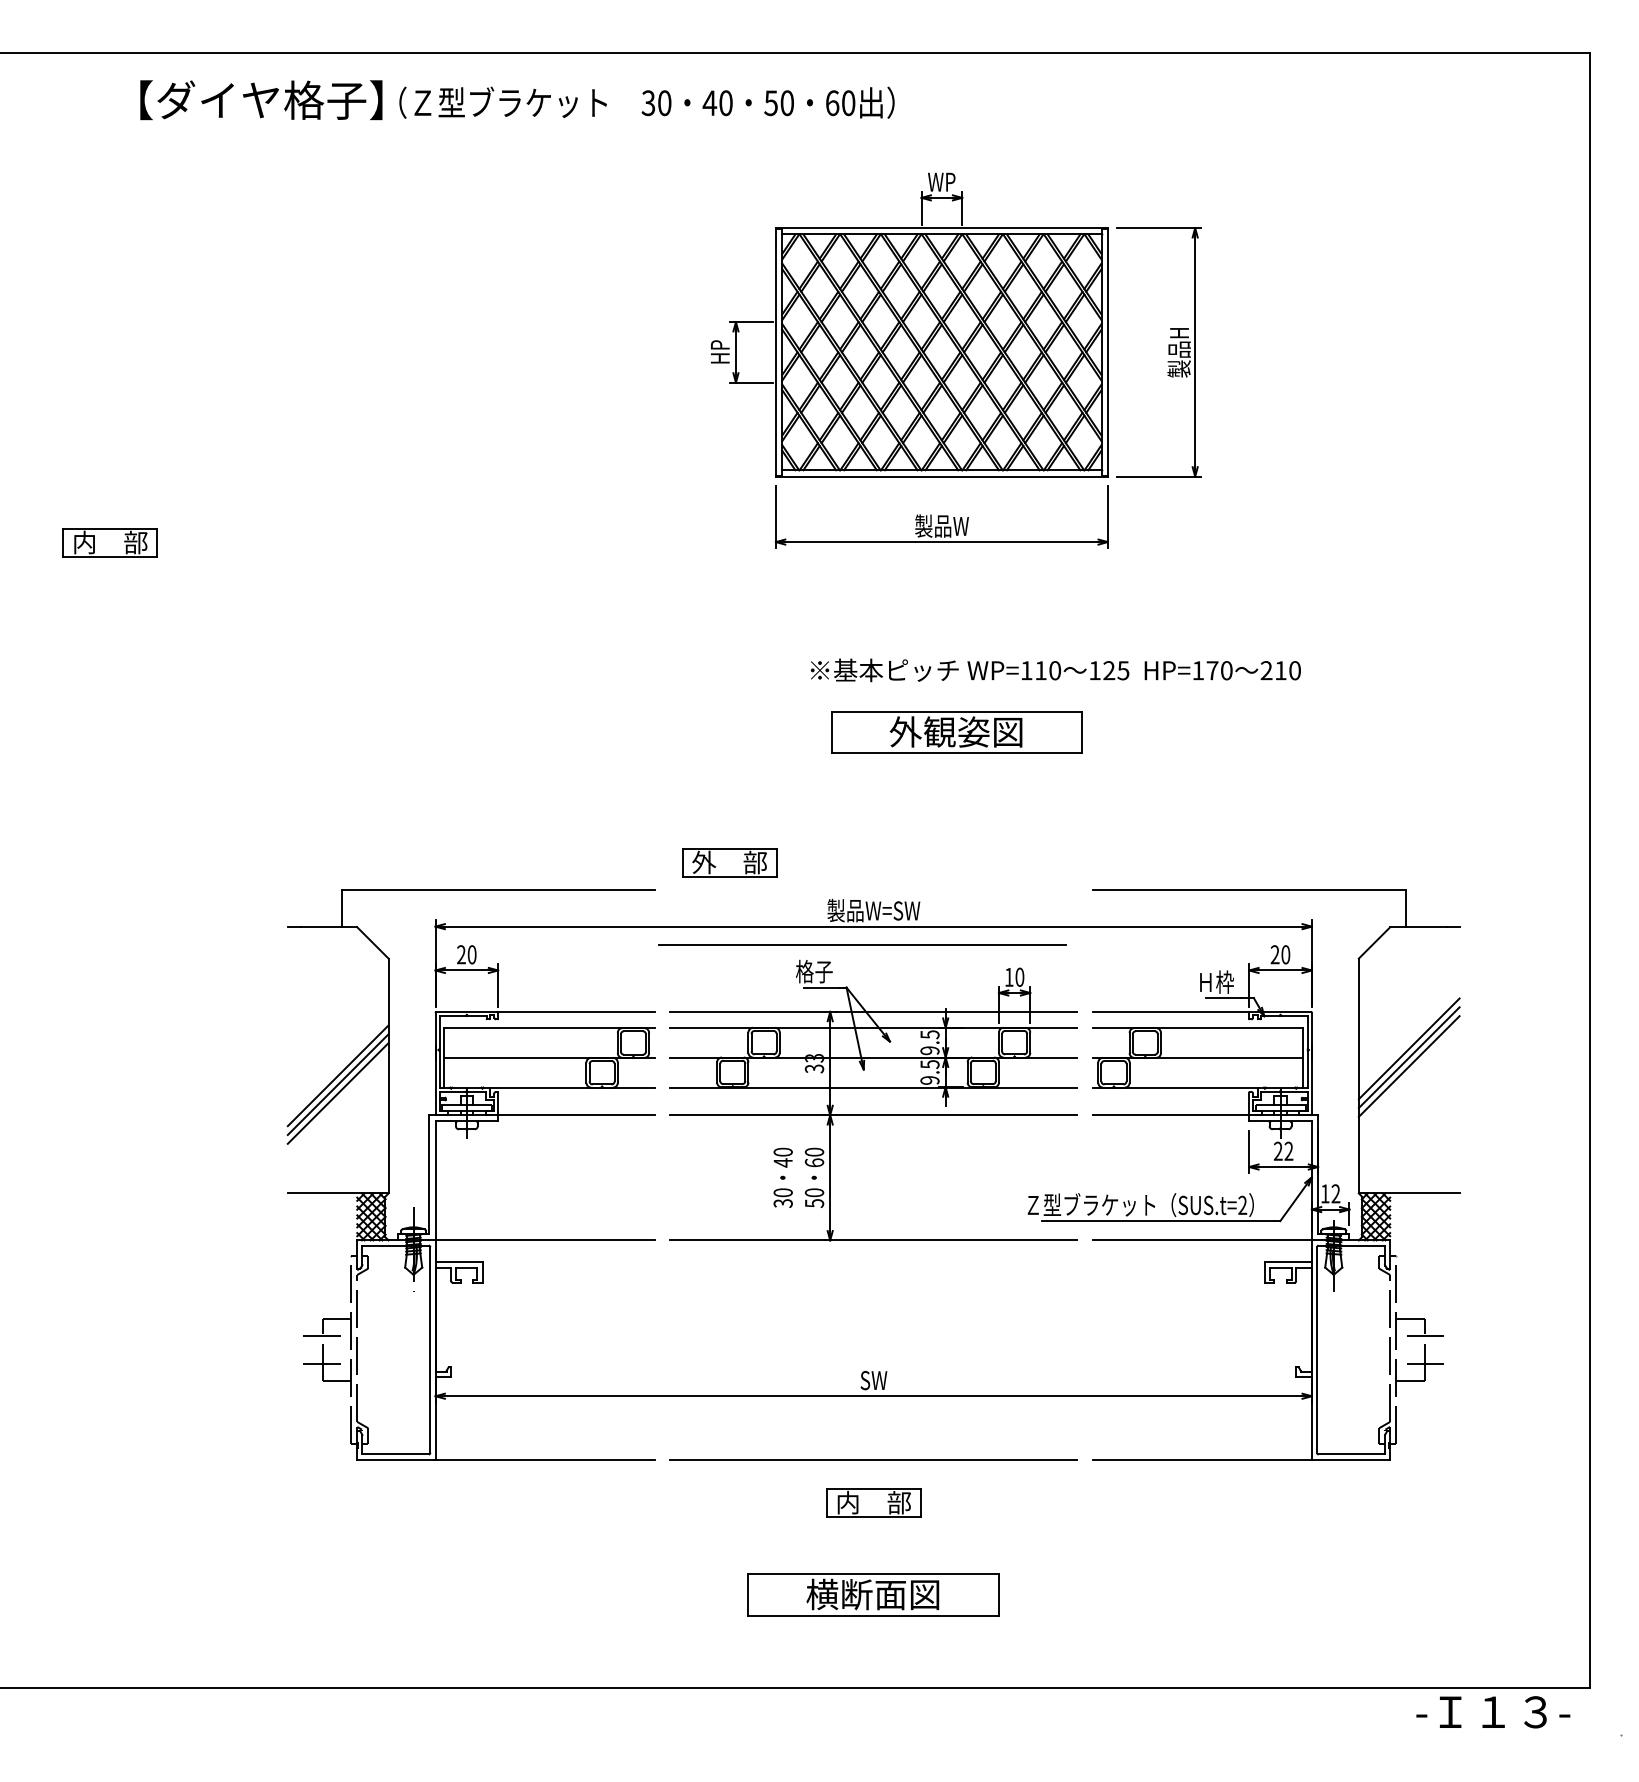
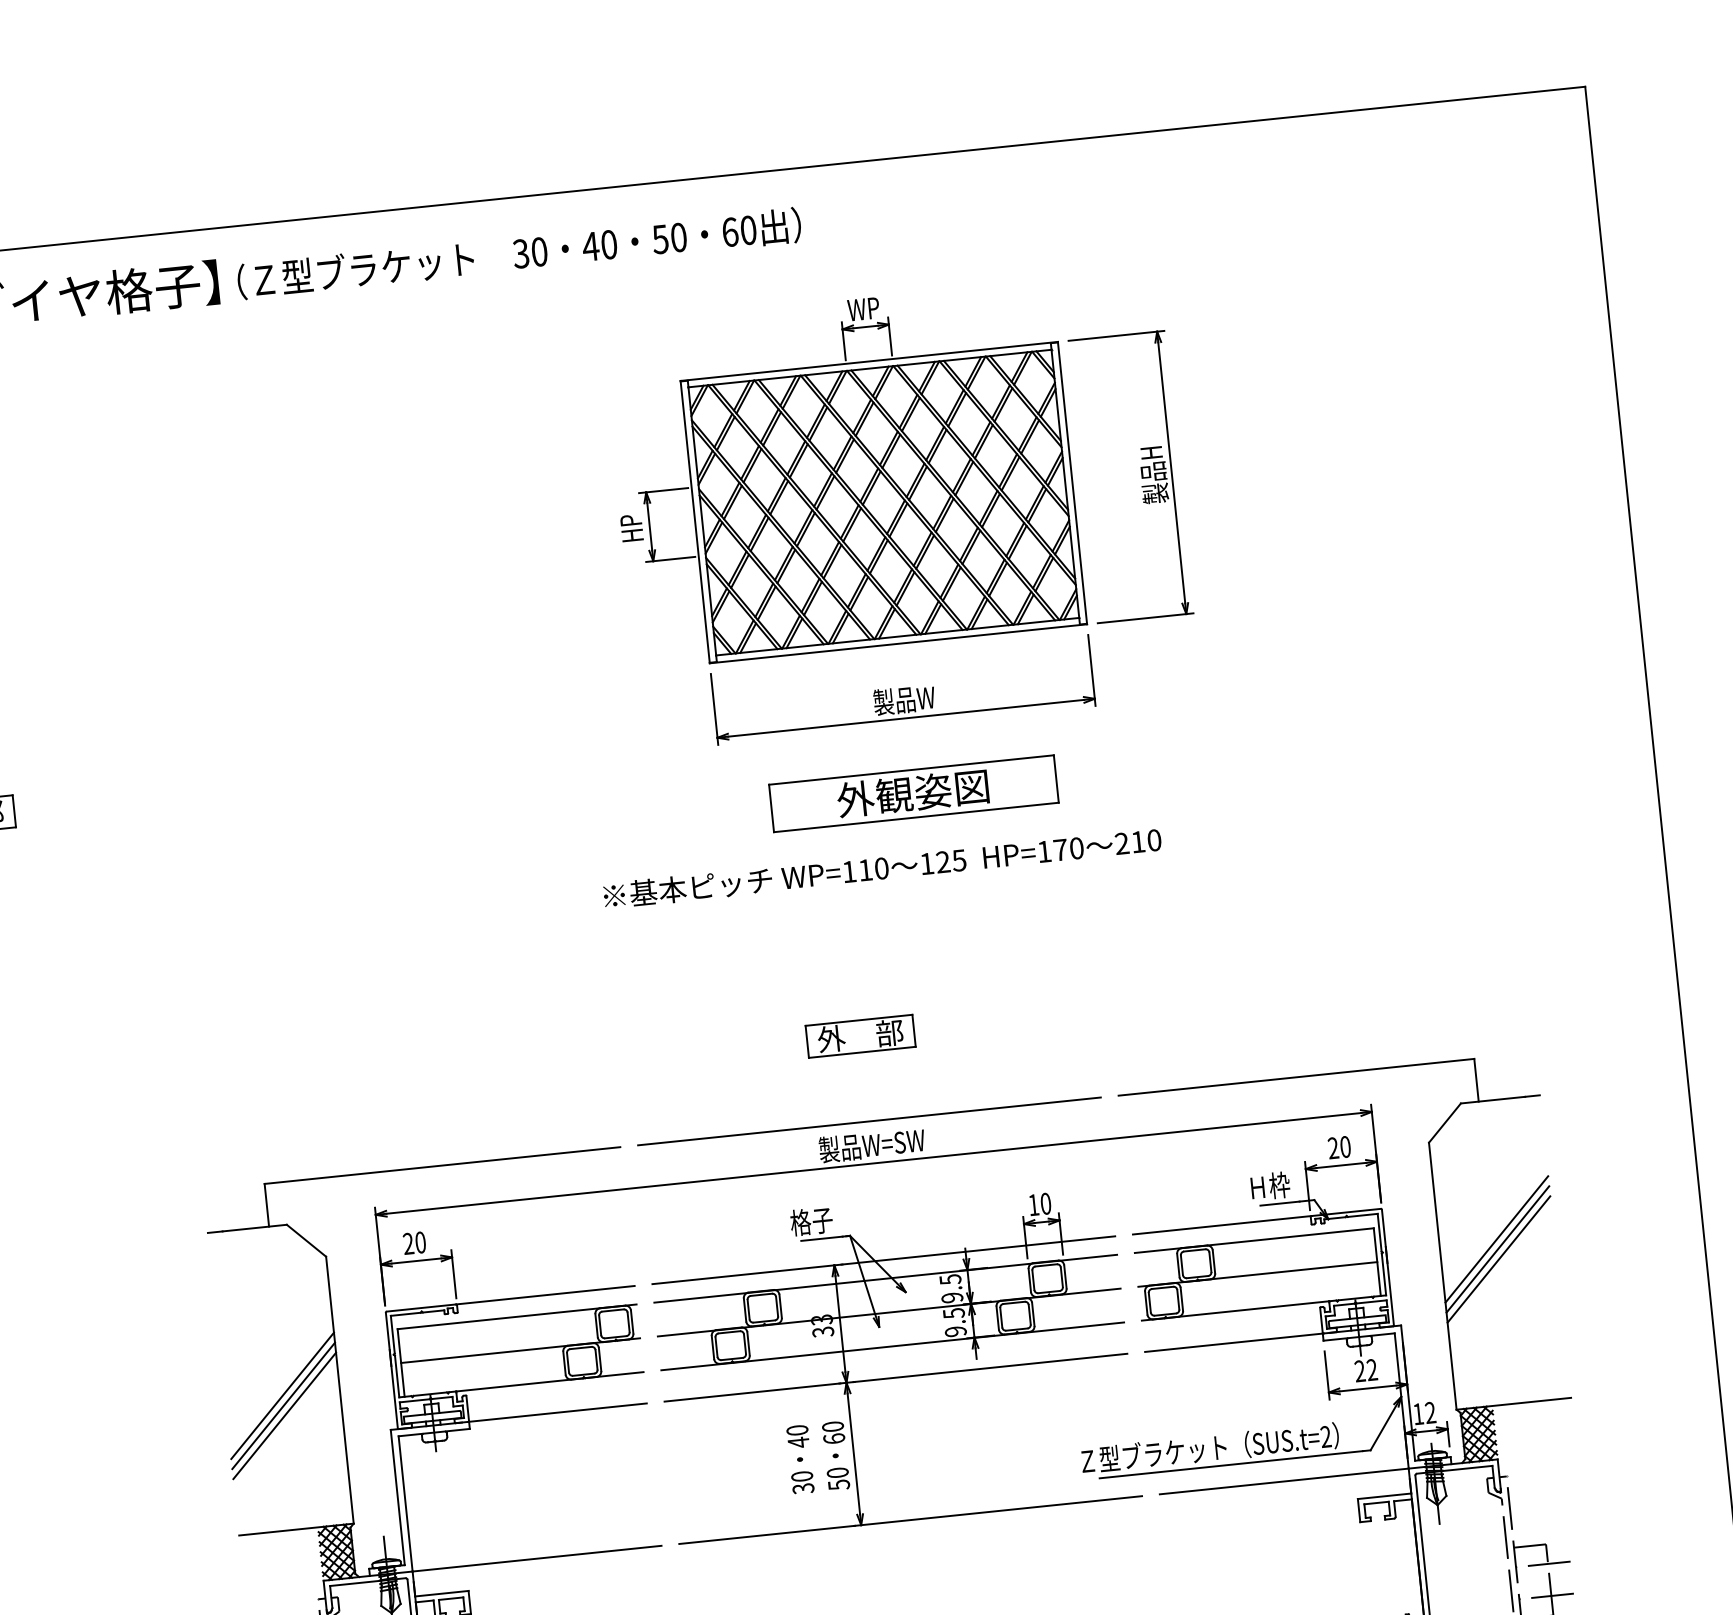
text: (1055, 670) -> (882, 868), moved
part: (956, 732) -> (913, 793), moved
part: (729, 862) -> (860, 1035), moved
line: (862, 944) -> (869, 1121), moved

